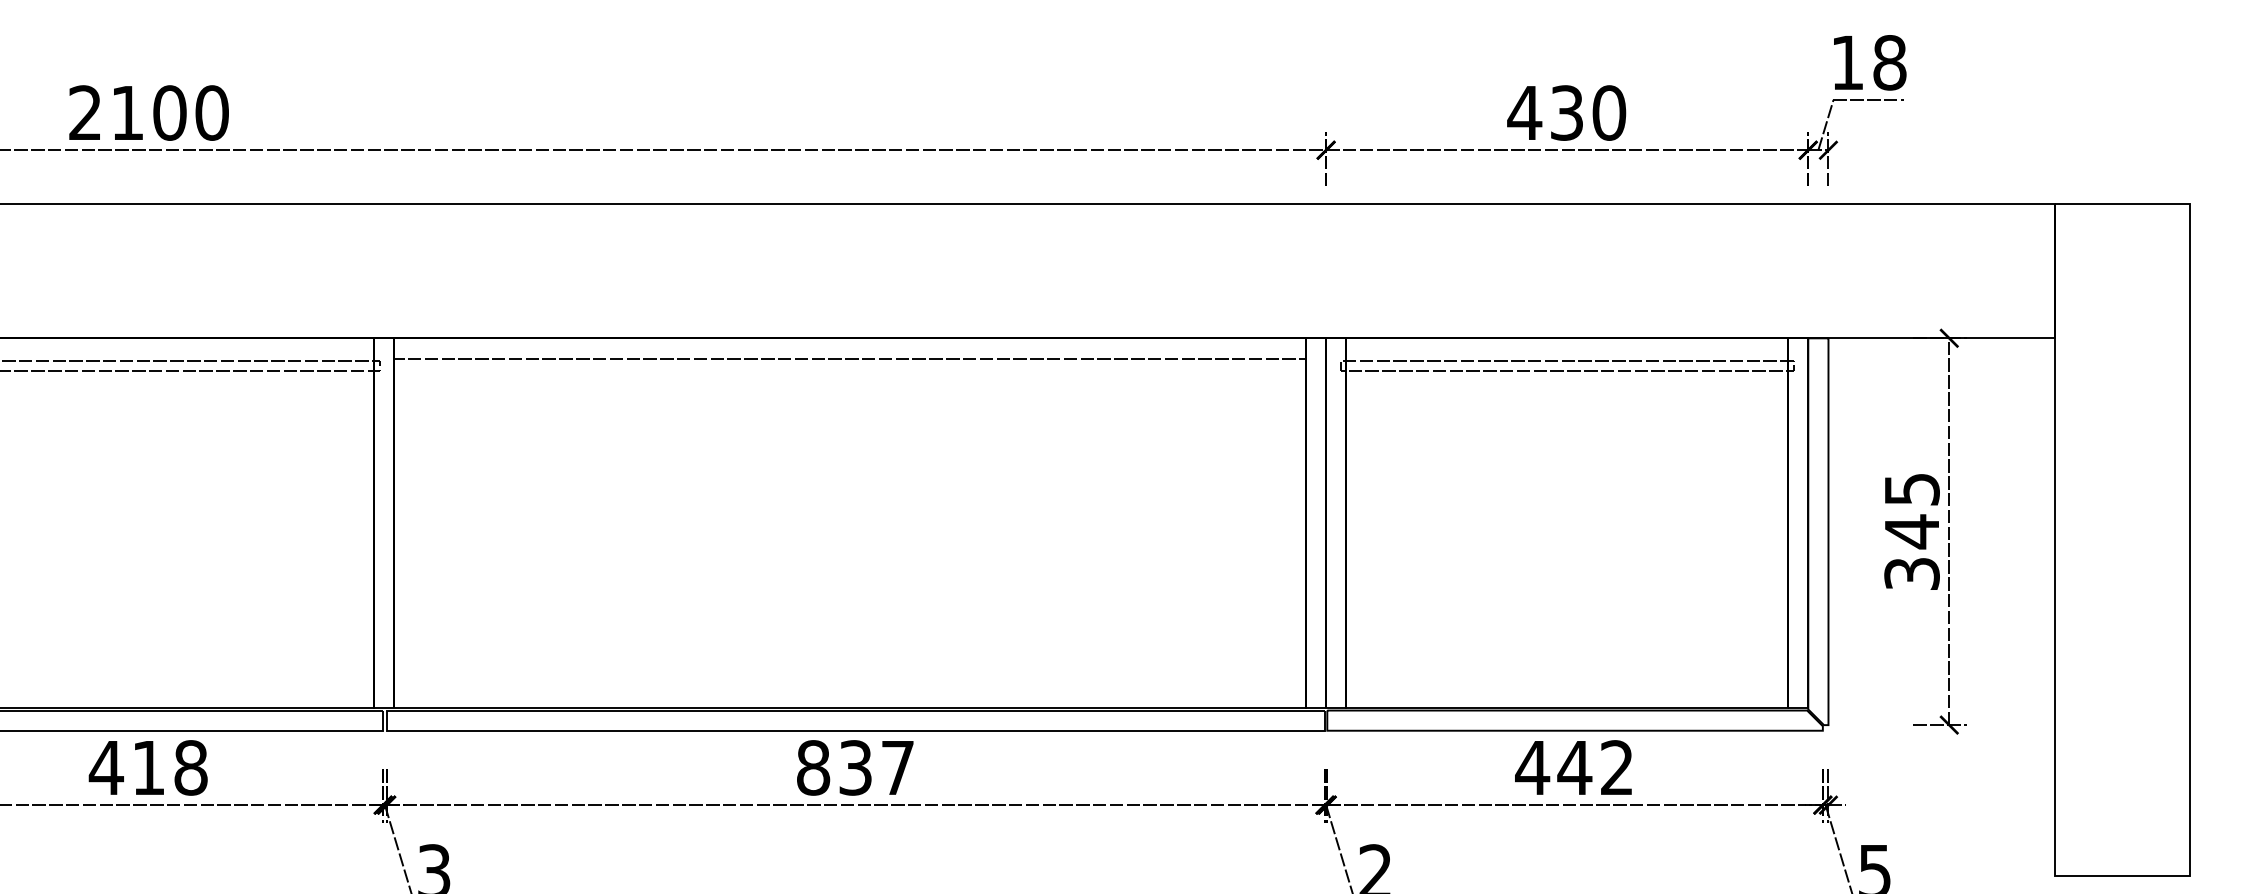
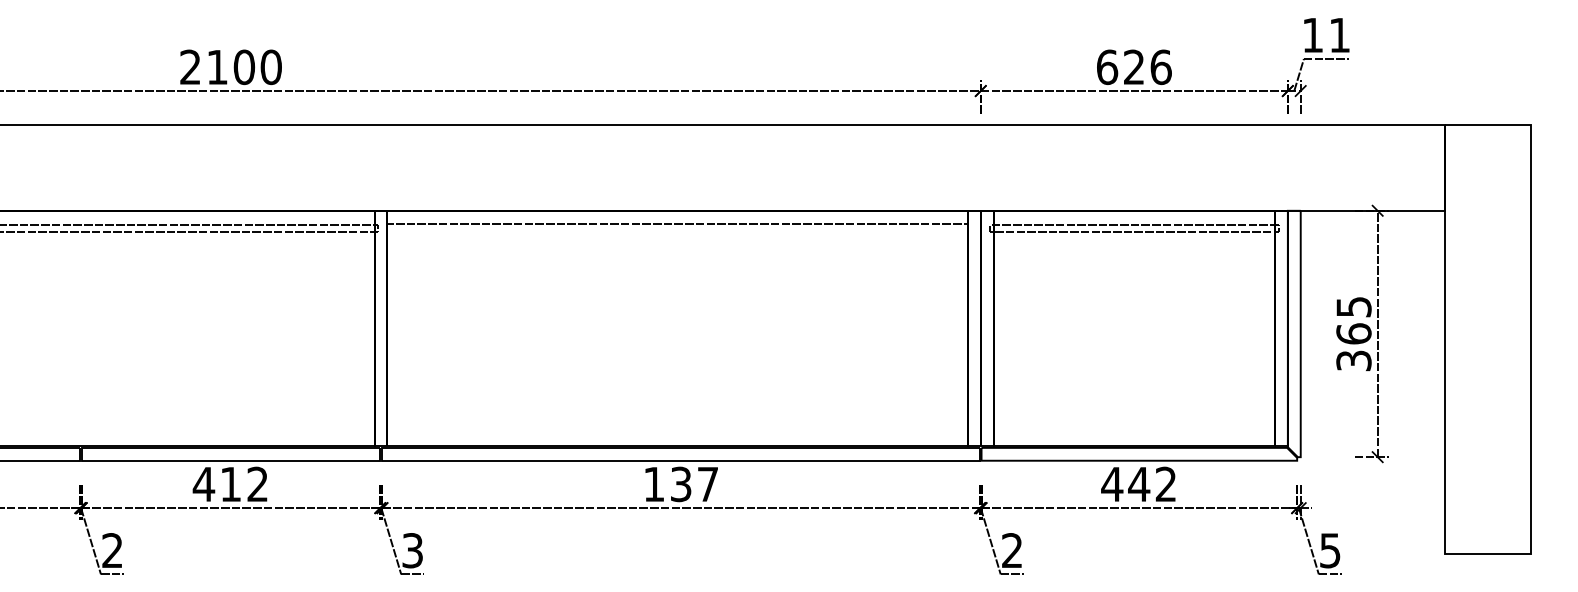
text: (1889, 63) -> (1339, 35), 18 -> 11
text: (1565, 113) -> (1133, 67), 430 -> 626
text: (1911, 530) -> (1353, 333), 345 -> 365
text: (190, 768) -> (257, 484), 418 -> 412
text: (812, 768) -> (653, 484), 837 -> 137

